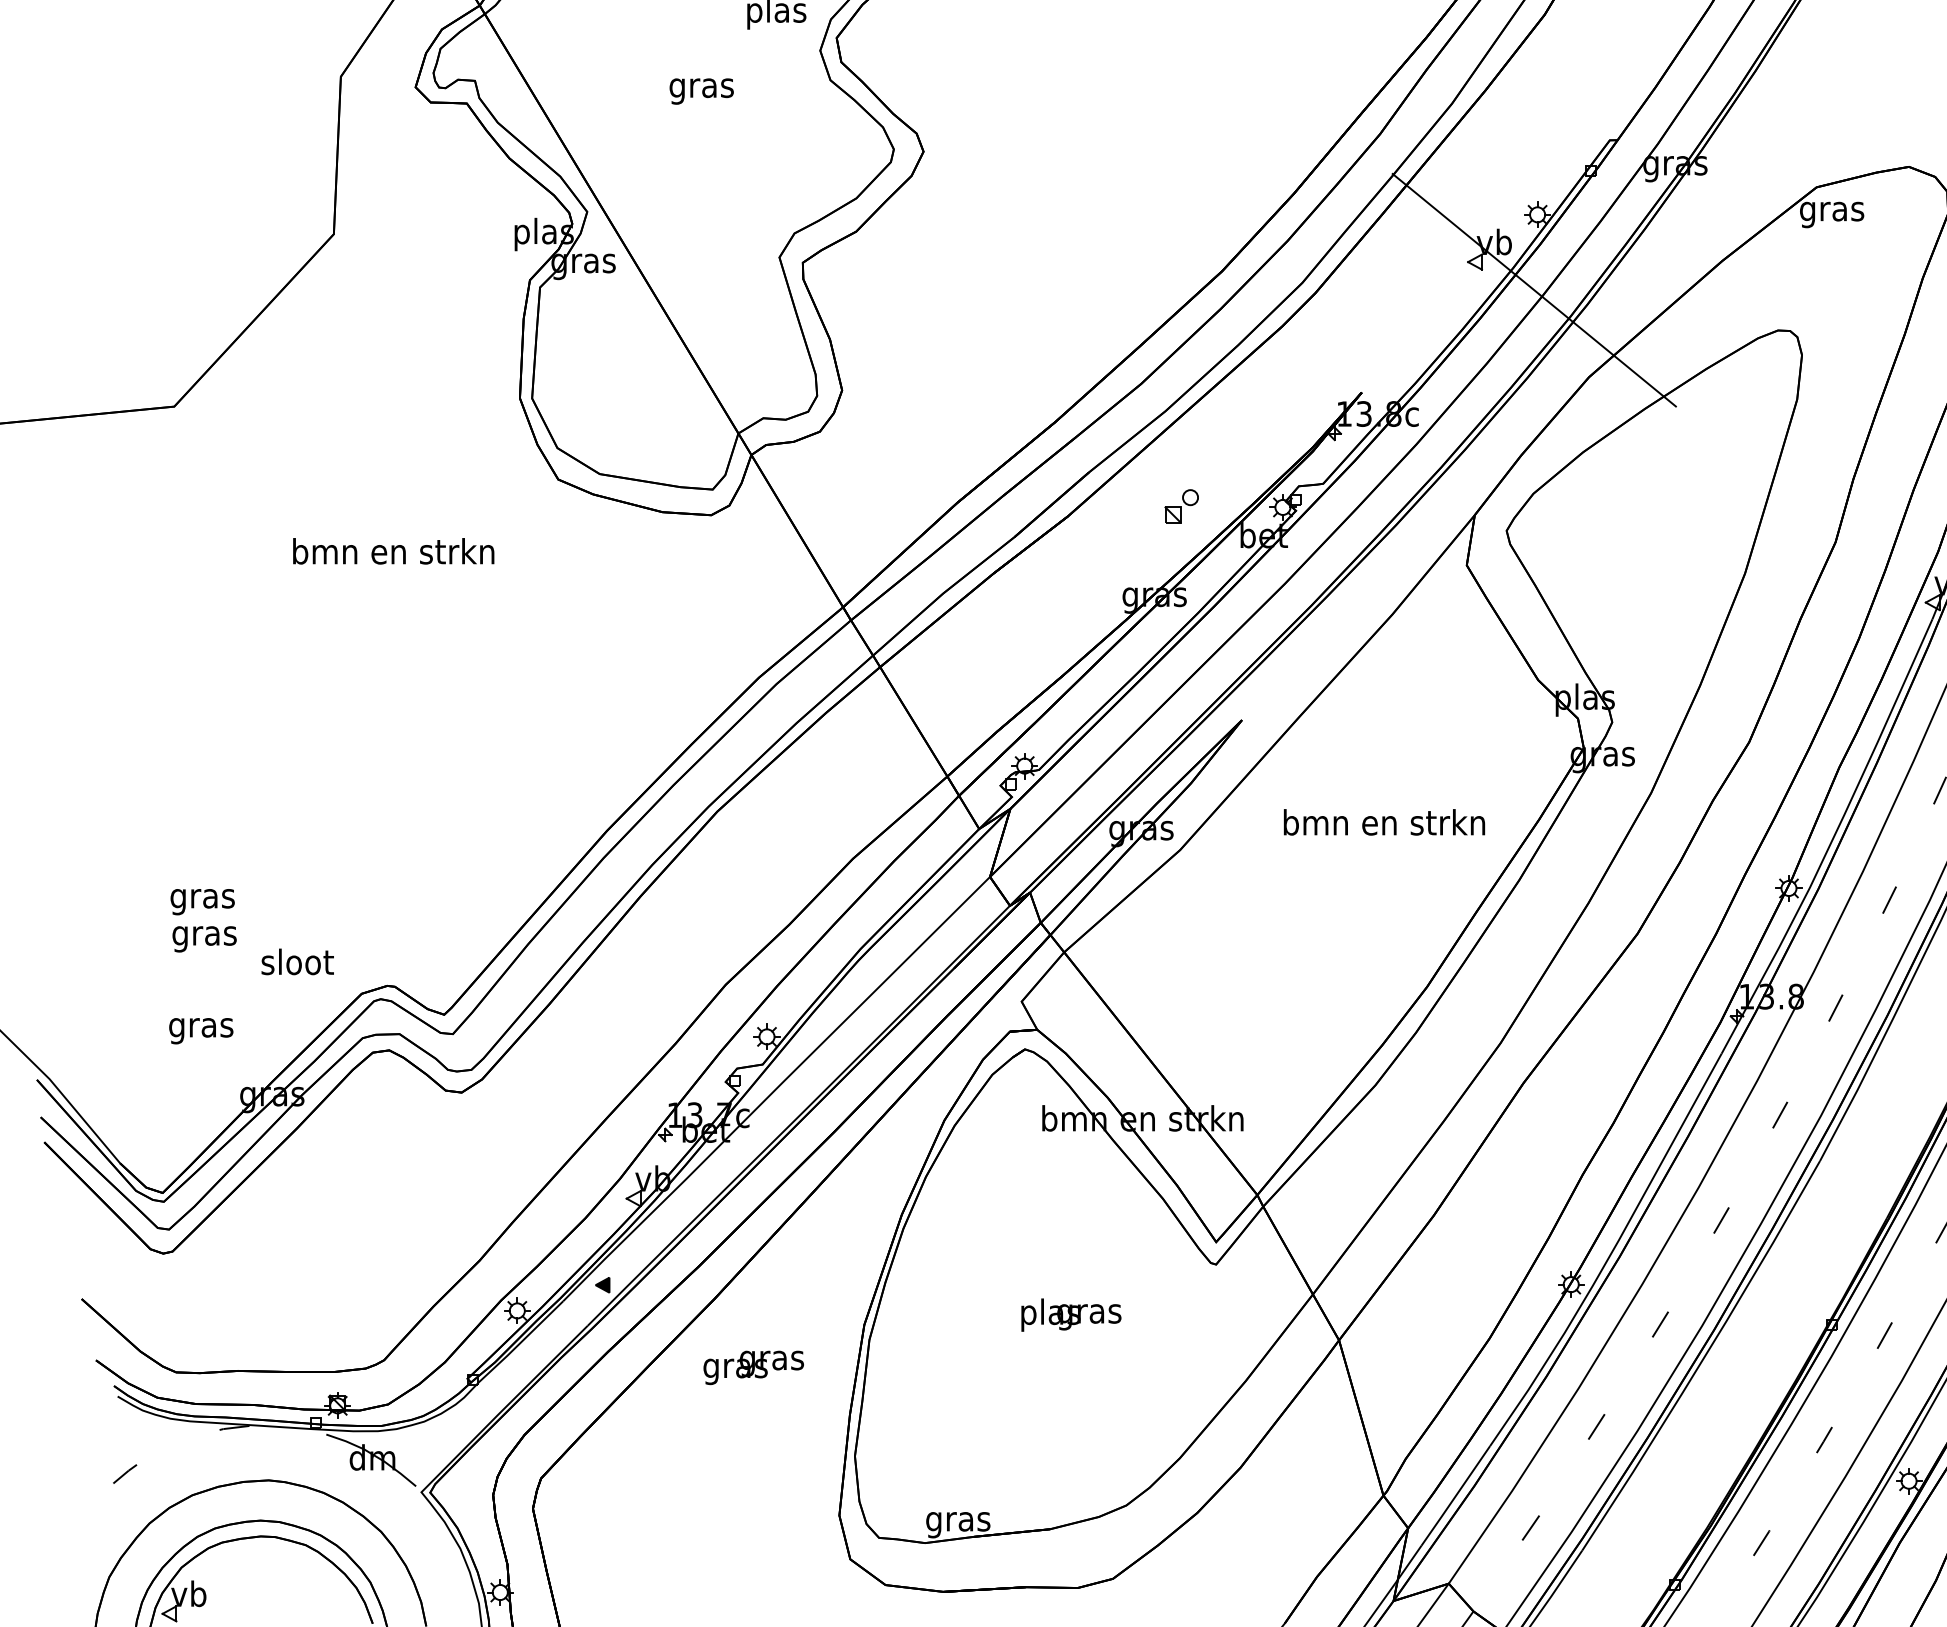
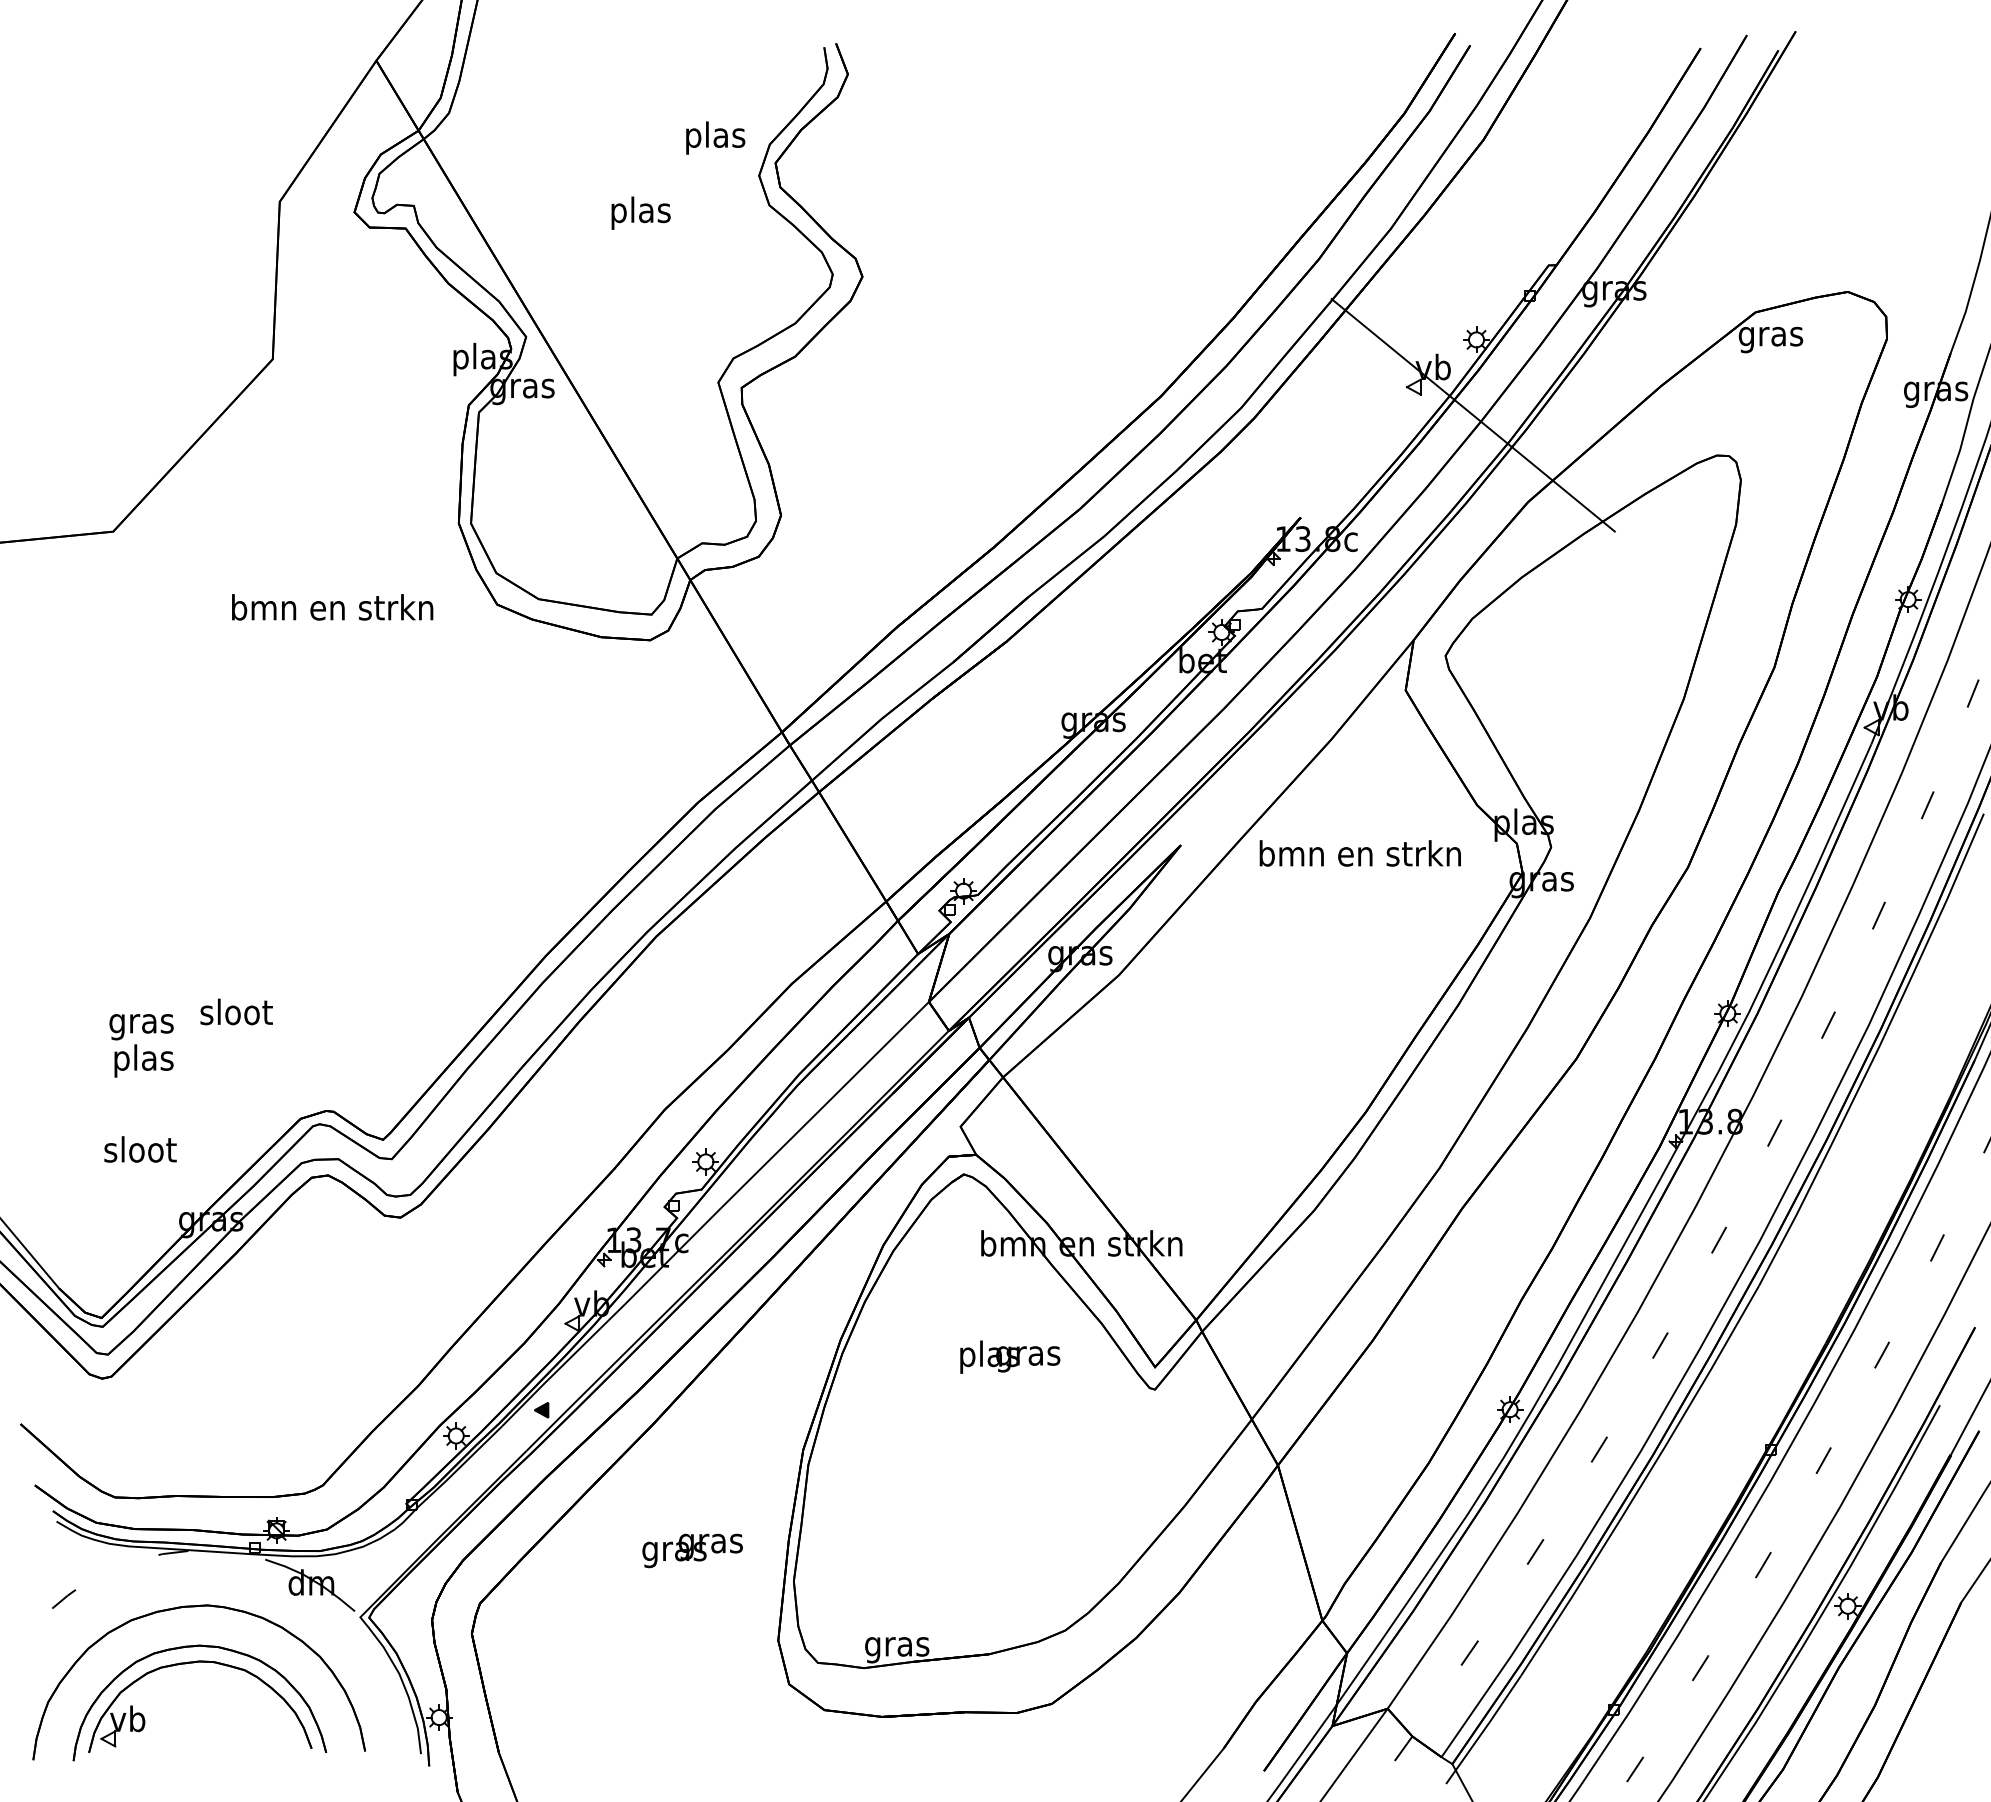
text: (701, 87) -> (640, 212), gras -> plas
part: (1181, 506) -> (1120, 631), removed
text: (393, 551) -> (332, 607), moved
text: (1383, 822) -> (1359, 853), moved
text: (204, 935) -> (143, 1060), gras -> plas
text: (297, 961) -> (236, 1011), moved
text: (201, 1027) -> (140, 1152), gras -> sloot
text: (1071, 1314) -> (1010, 1356), moved
text: (753, 1367) -> (692, 1550), moved

